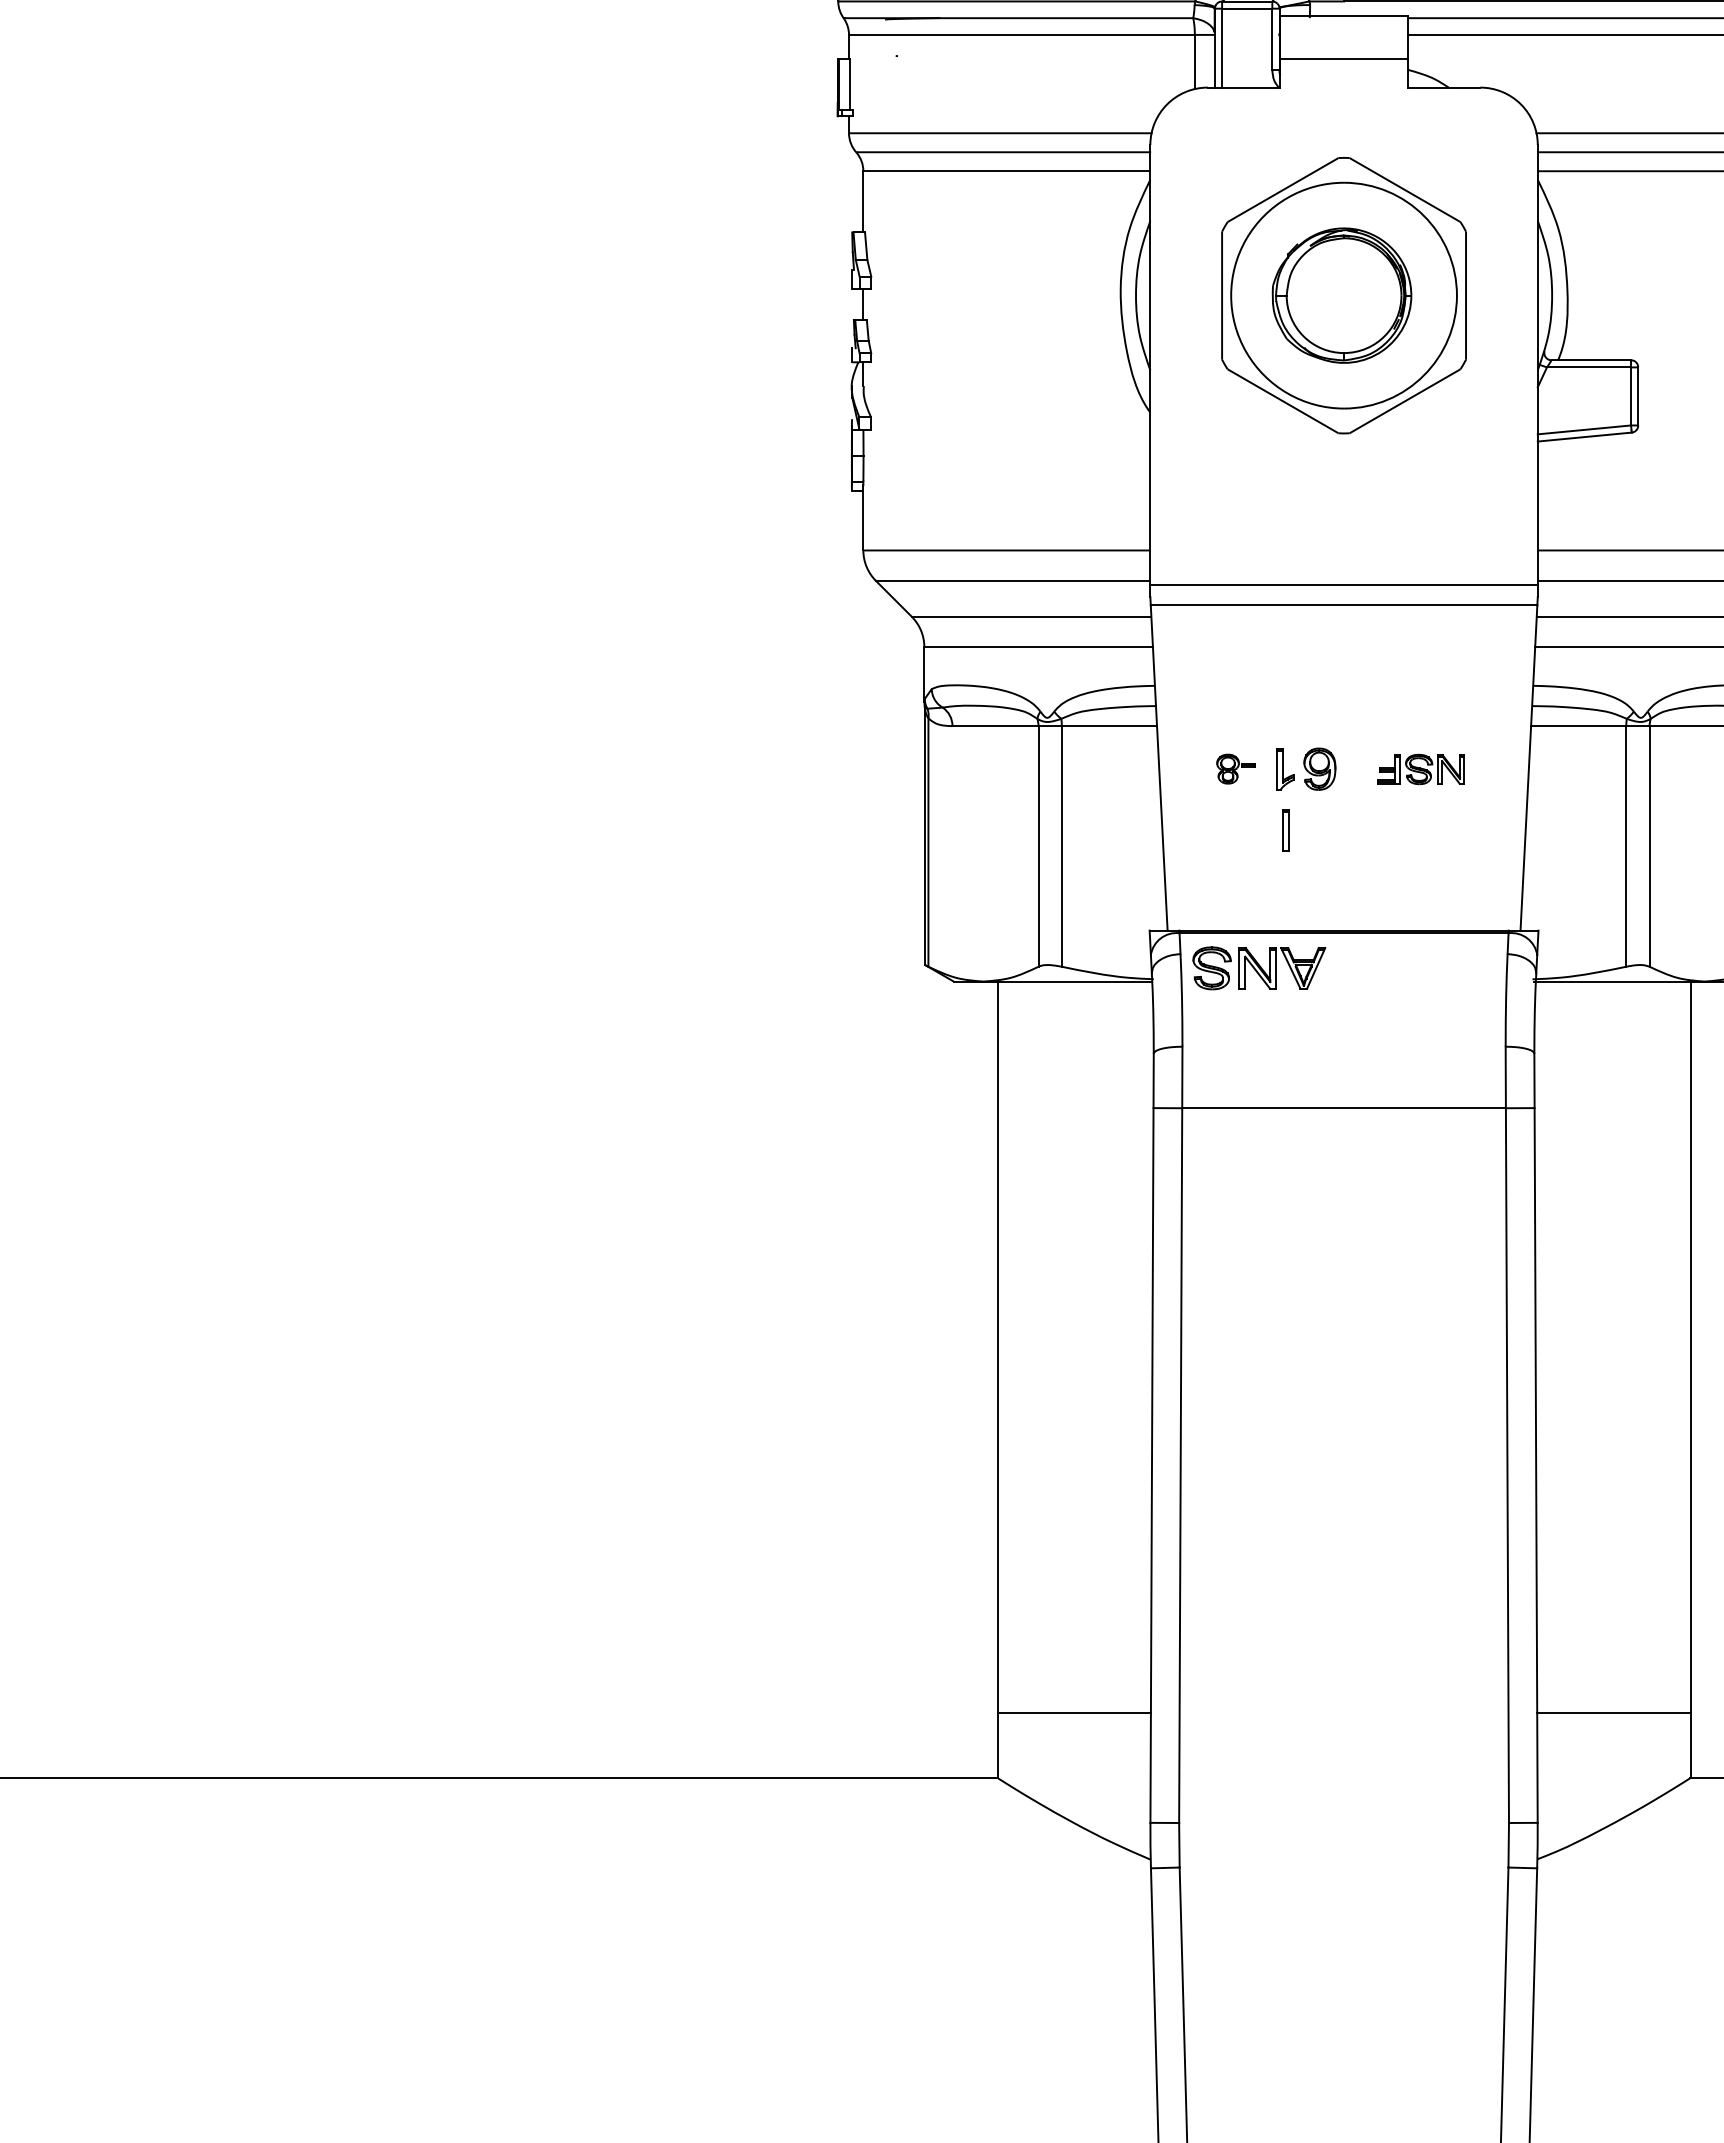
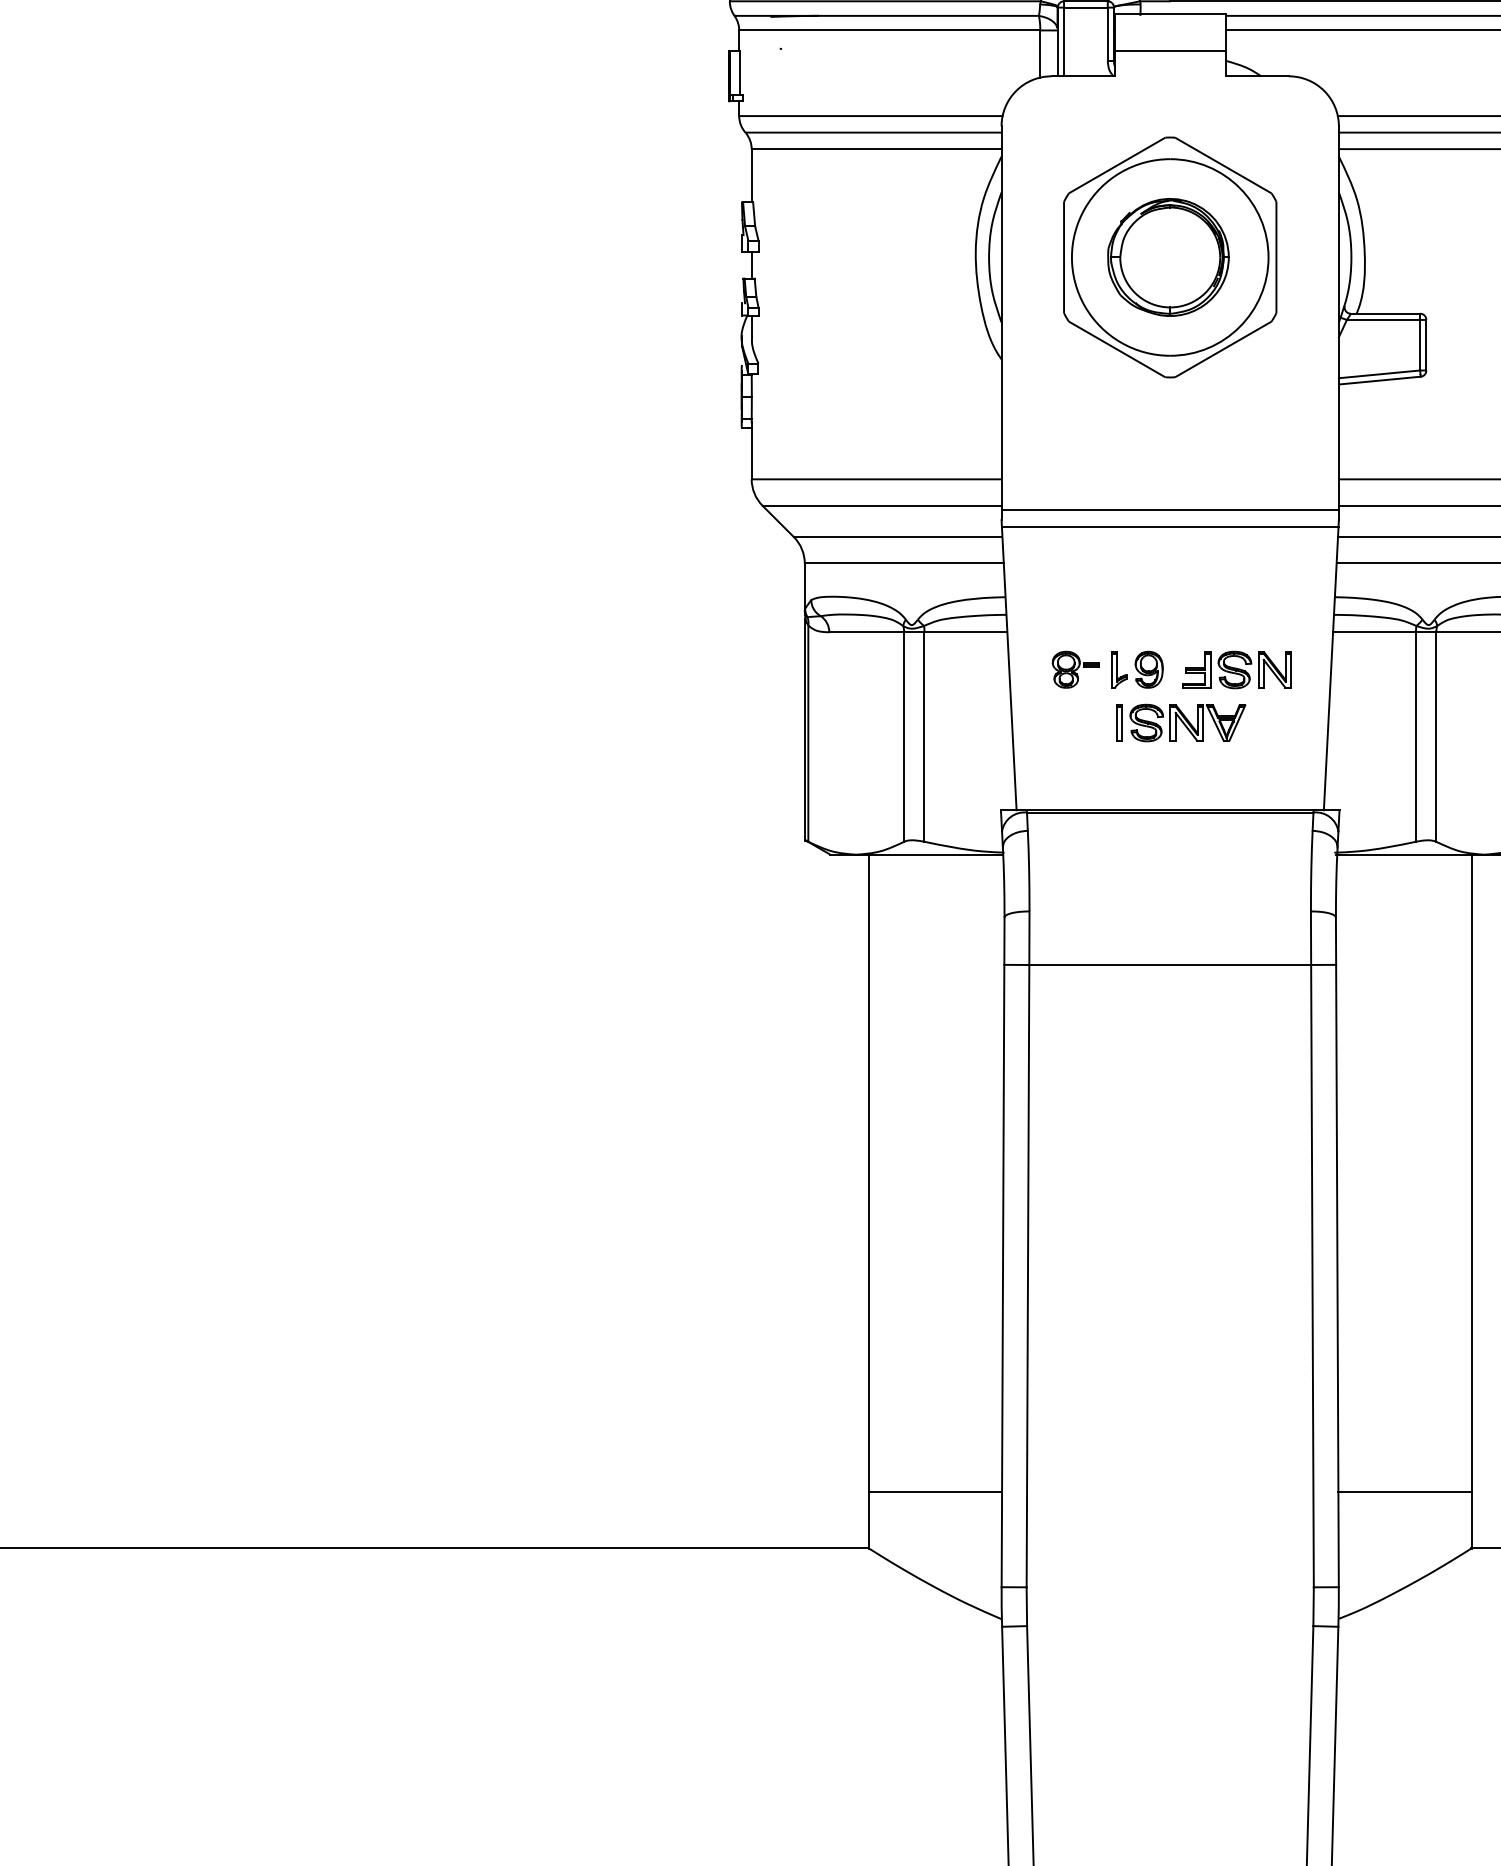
part: (1235, 768) -> (1075, 669), size x1.43
part: (1420, 769) -> (1236, 670), size x1.43
part: (1259, 968) -> (1188, 723), moved

